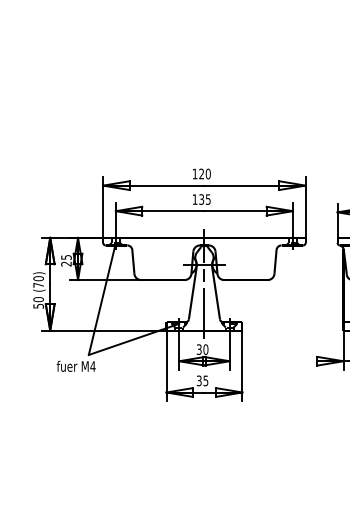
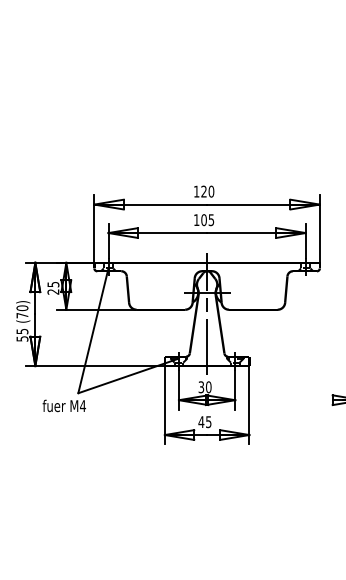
text: (201, 199) -> (203, 220), 135 -> 105
text: (38, 299) -> (22, 331), 50 -> 55
text: (198, 380) -> (200, 421), 35 -> 45

